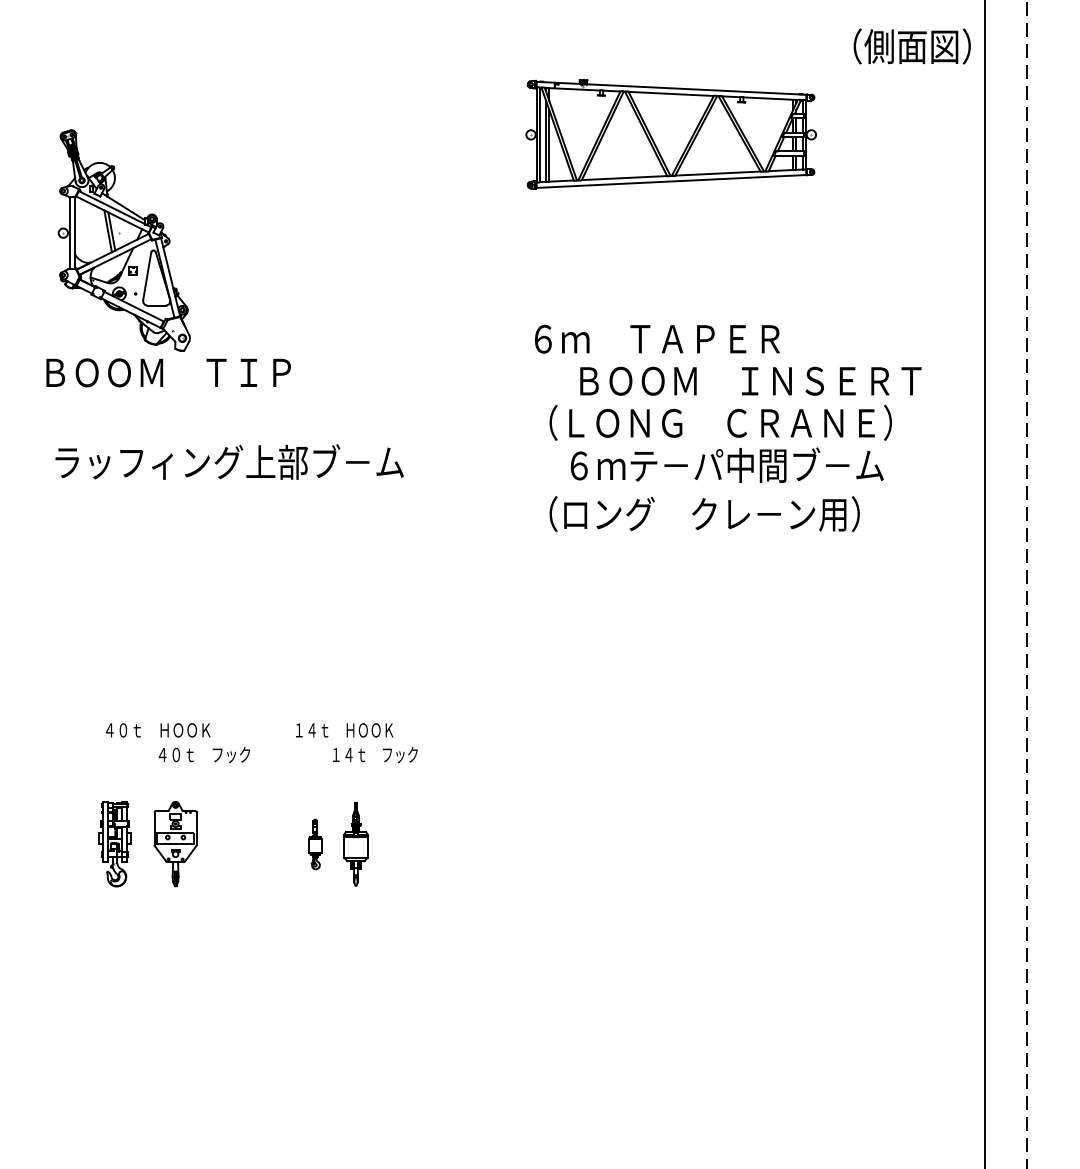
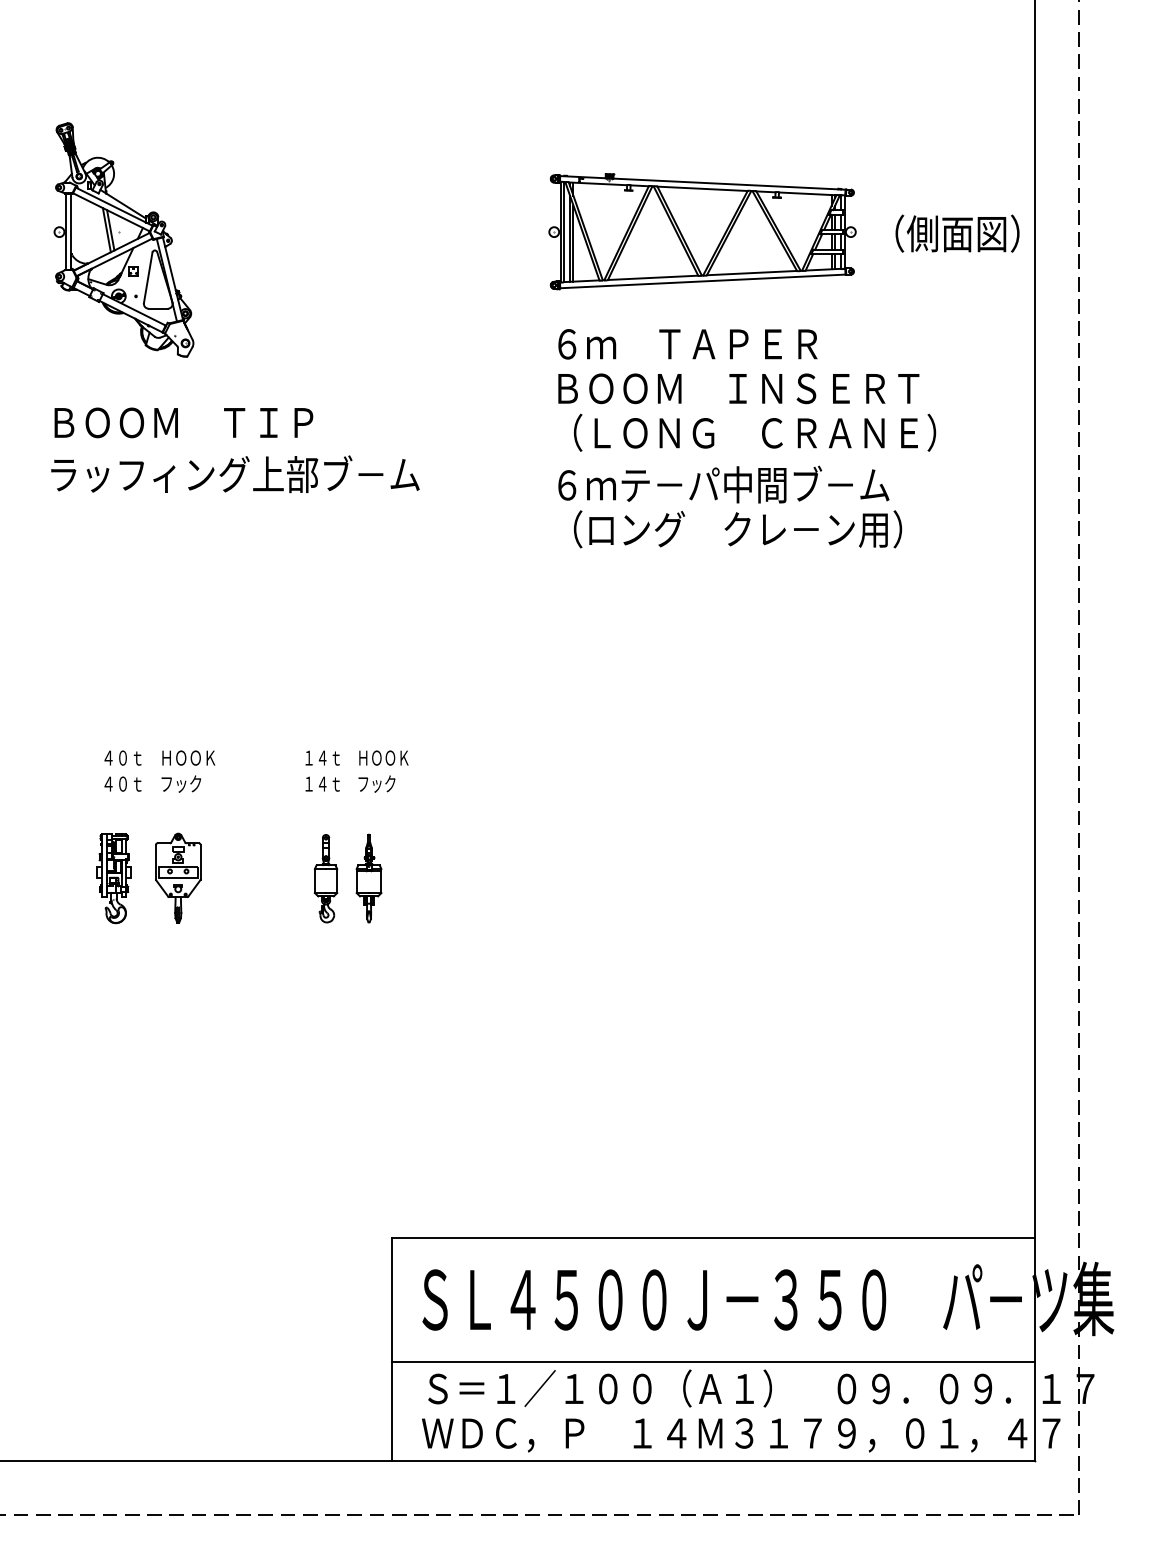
text: (912, 46) -> (957, 233), moved
part: (671, 134) -> (702, 231), moved
text: (168, 372) -> (183, 422), moved
text: (750, 380) -> (738, 388), moved
text: (726, 465) -> (723, 484), moved
text: (204, 754) -> (152, 783), moved
text: (375, 754) -> (350, 783), moved
part: (314, 844) -> (325, 878), size x1.67

